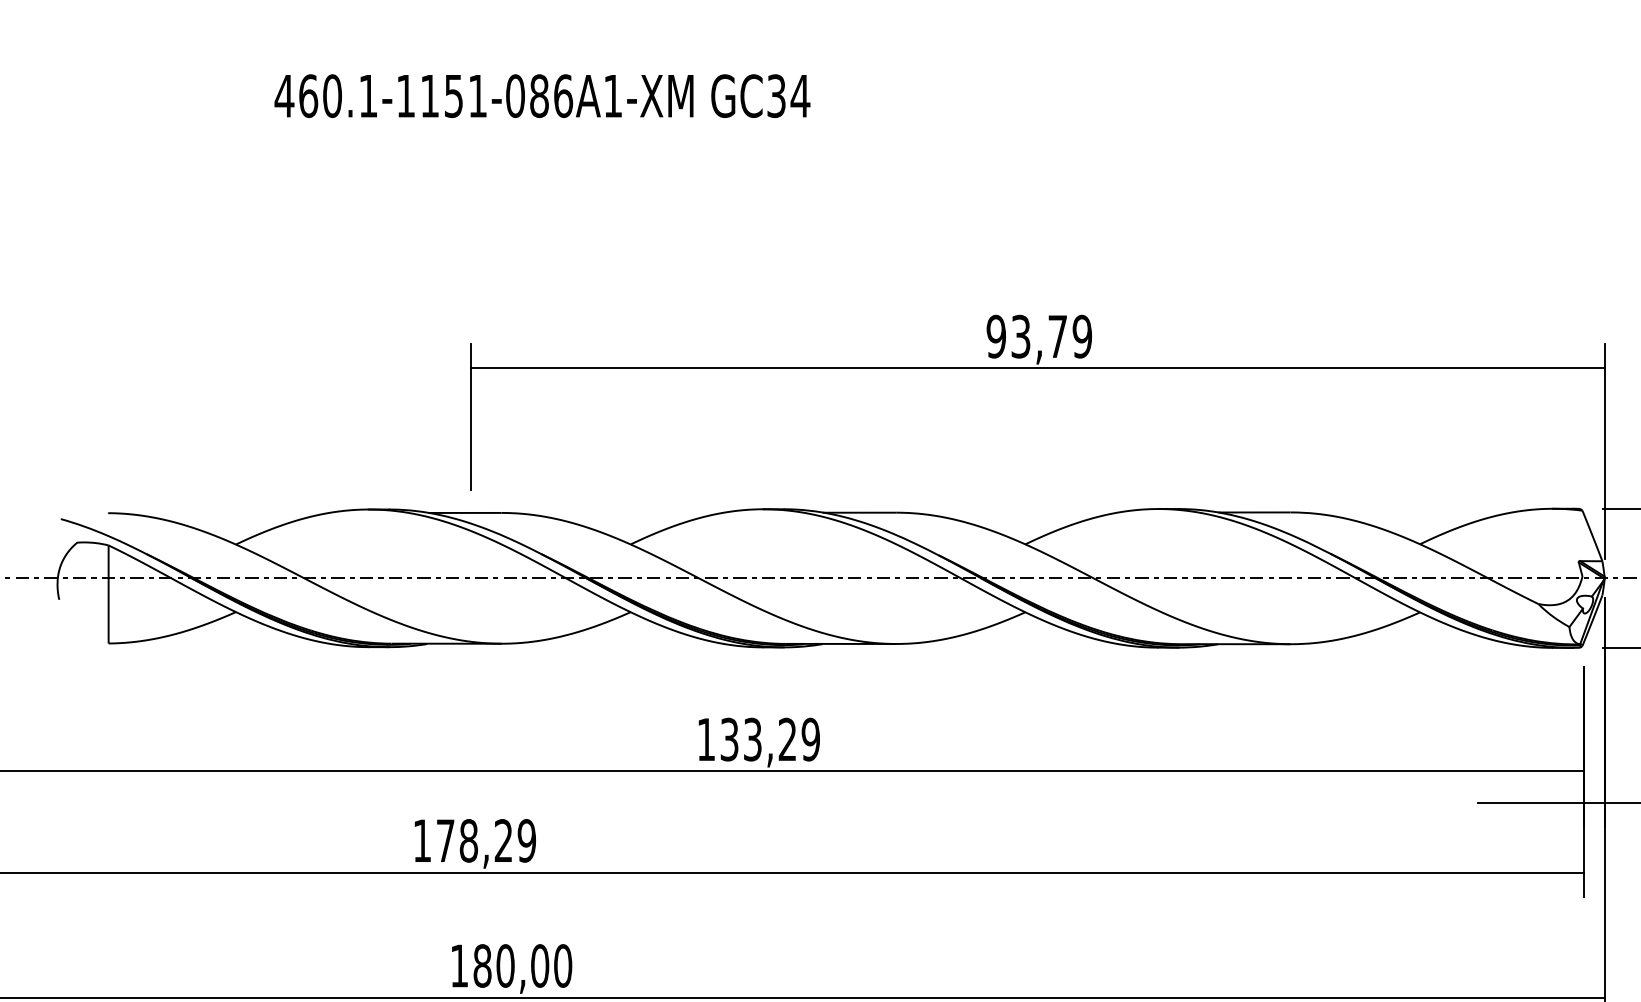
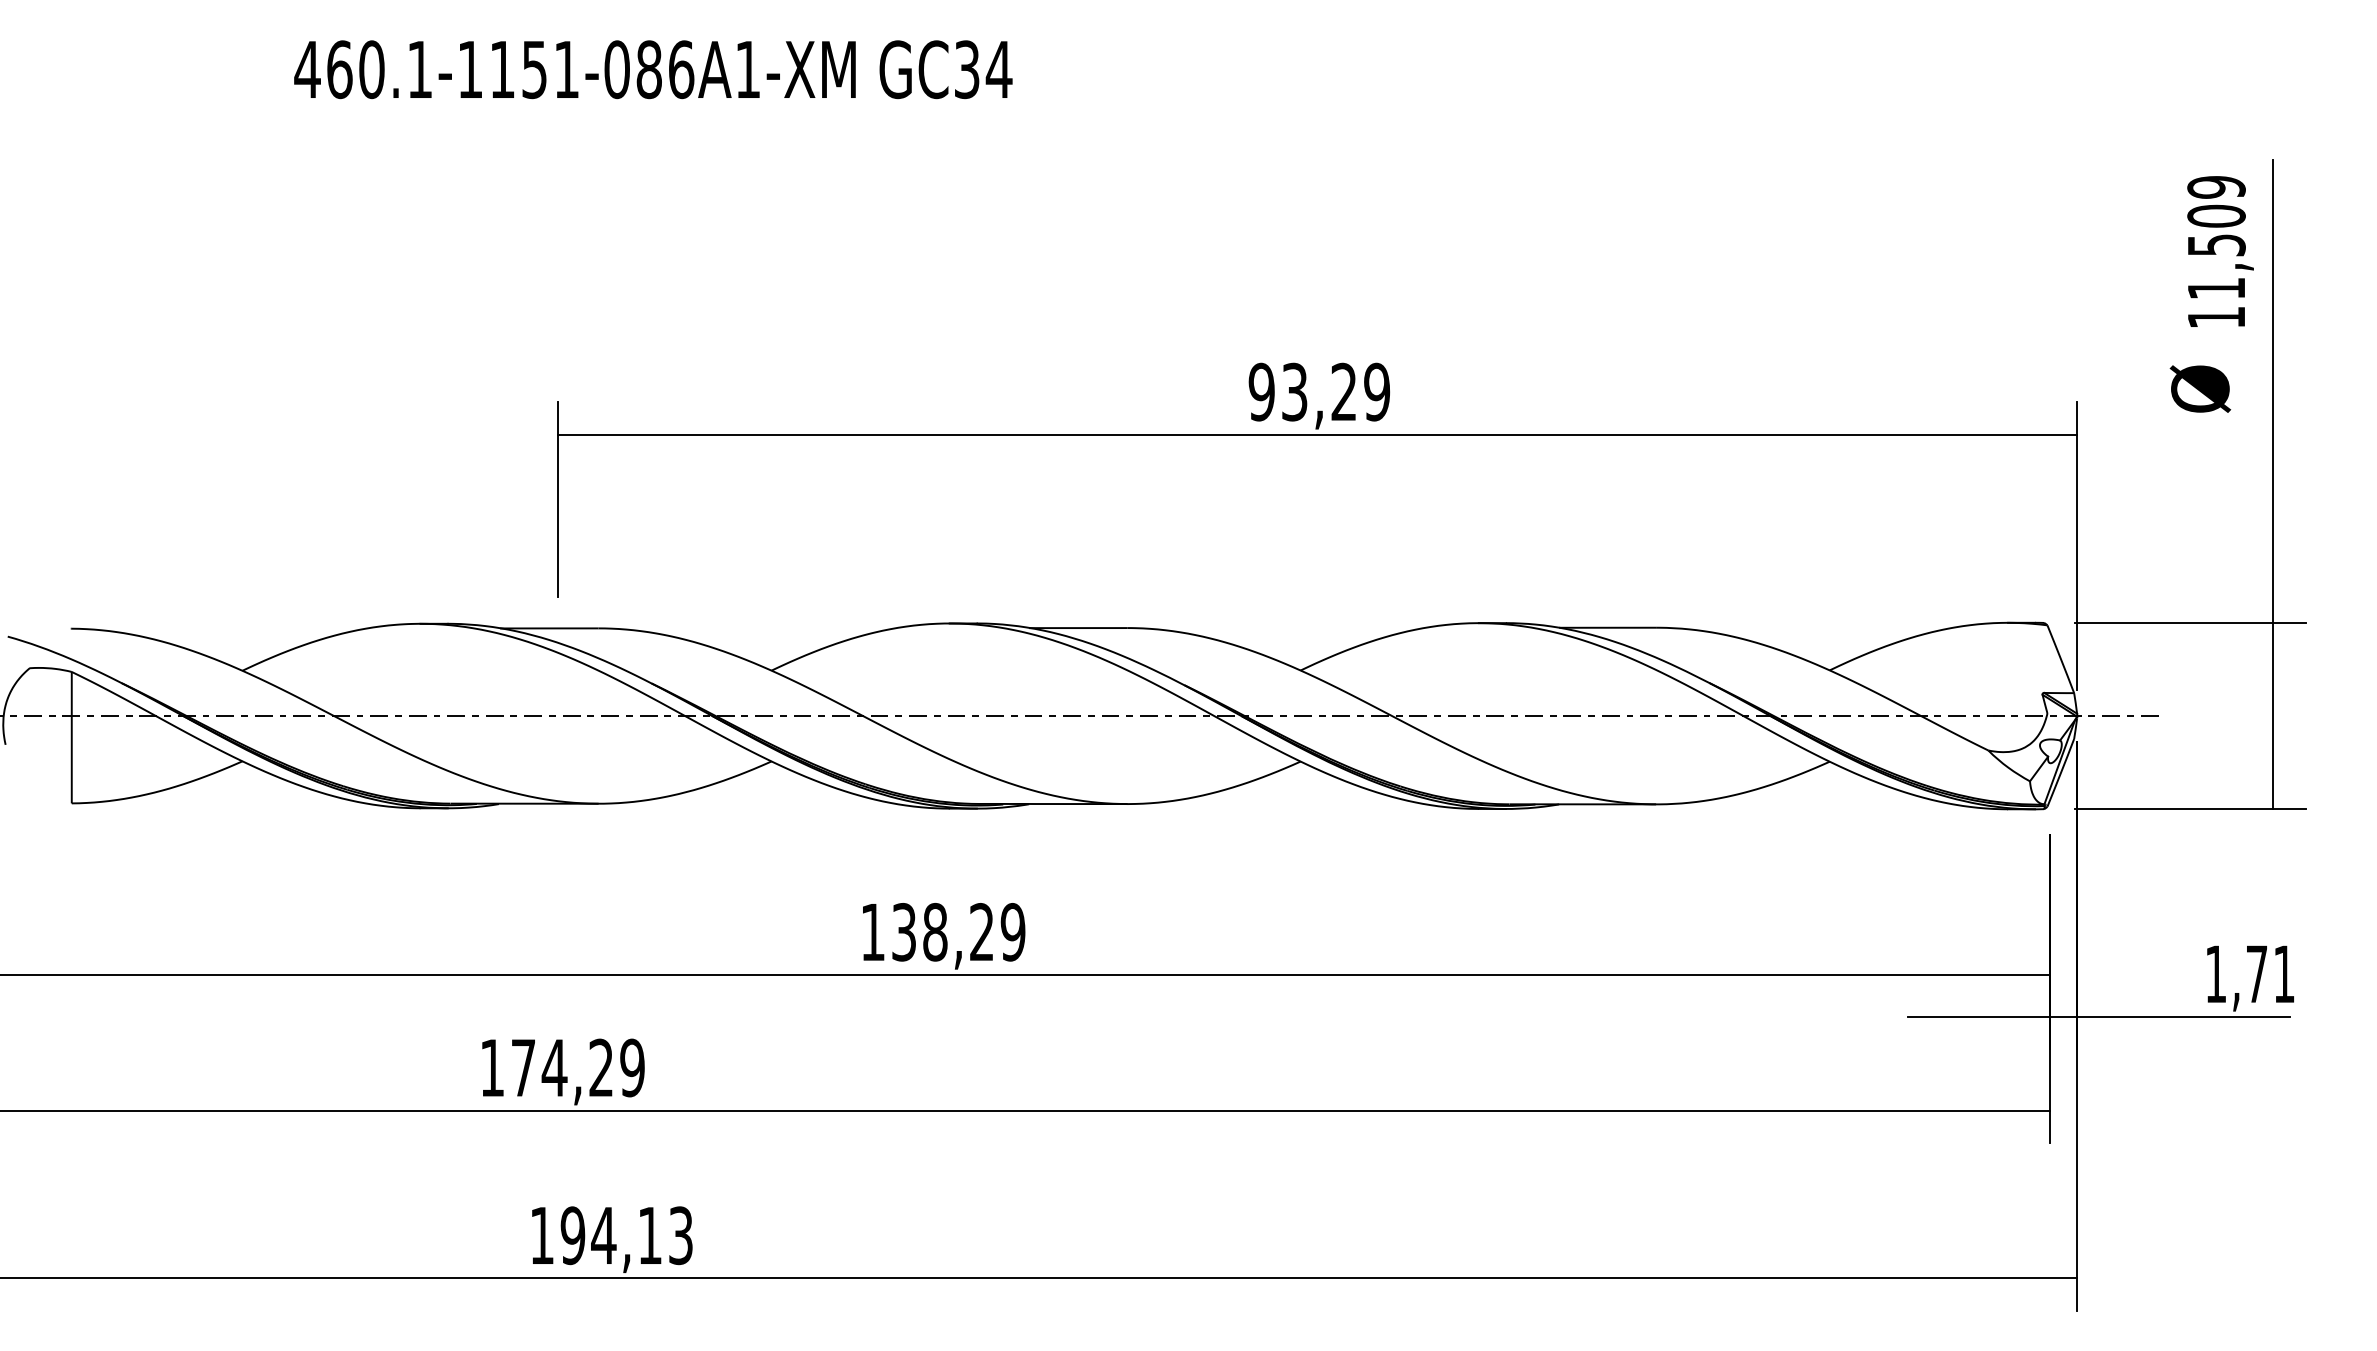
text: (1057, 336) -> (1343, 391), 93,79 -> 93,29
text: (752, 739) -> (935, 932), 133,29 -> 138,29
text: (468, 840) -> (554, 1067), 178,29 -> 174,29
text: (522, 965) -> (626, 1235), 180,00 -> 194,13

